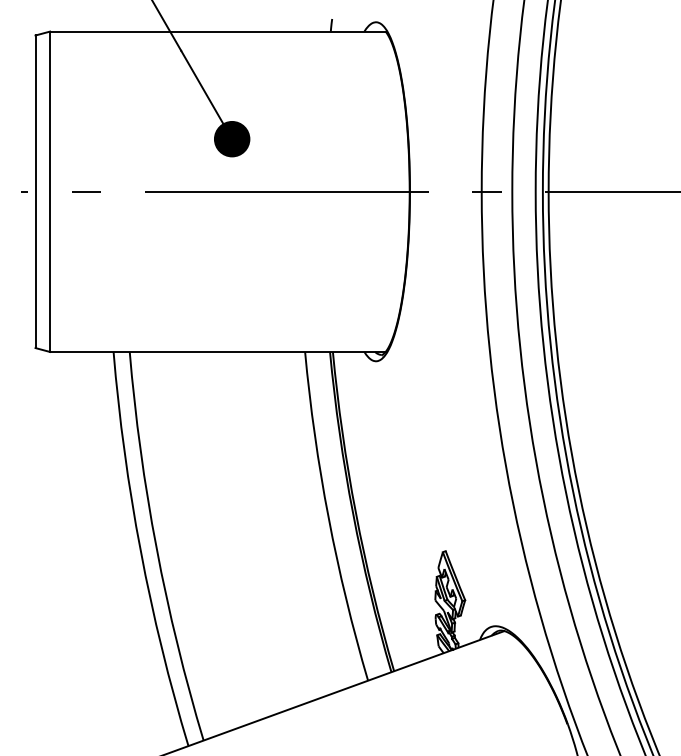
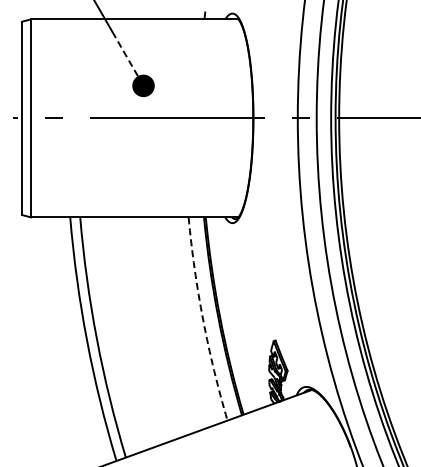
line: (201, 86) -> (124, 53), solid -> dashed
arc: (329, 517) -> (203, 319), solid -> dashed

